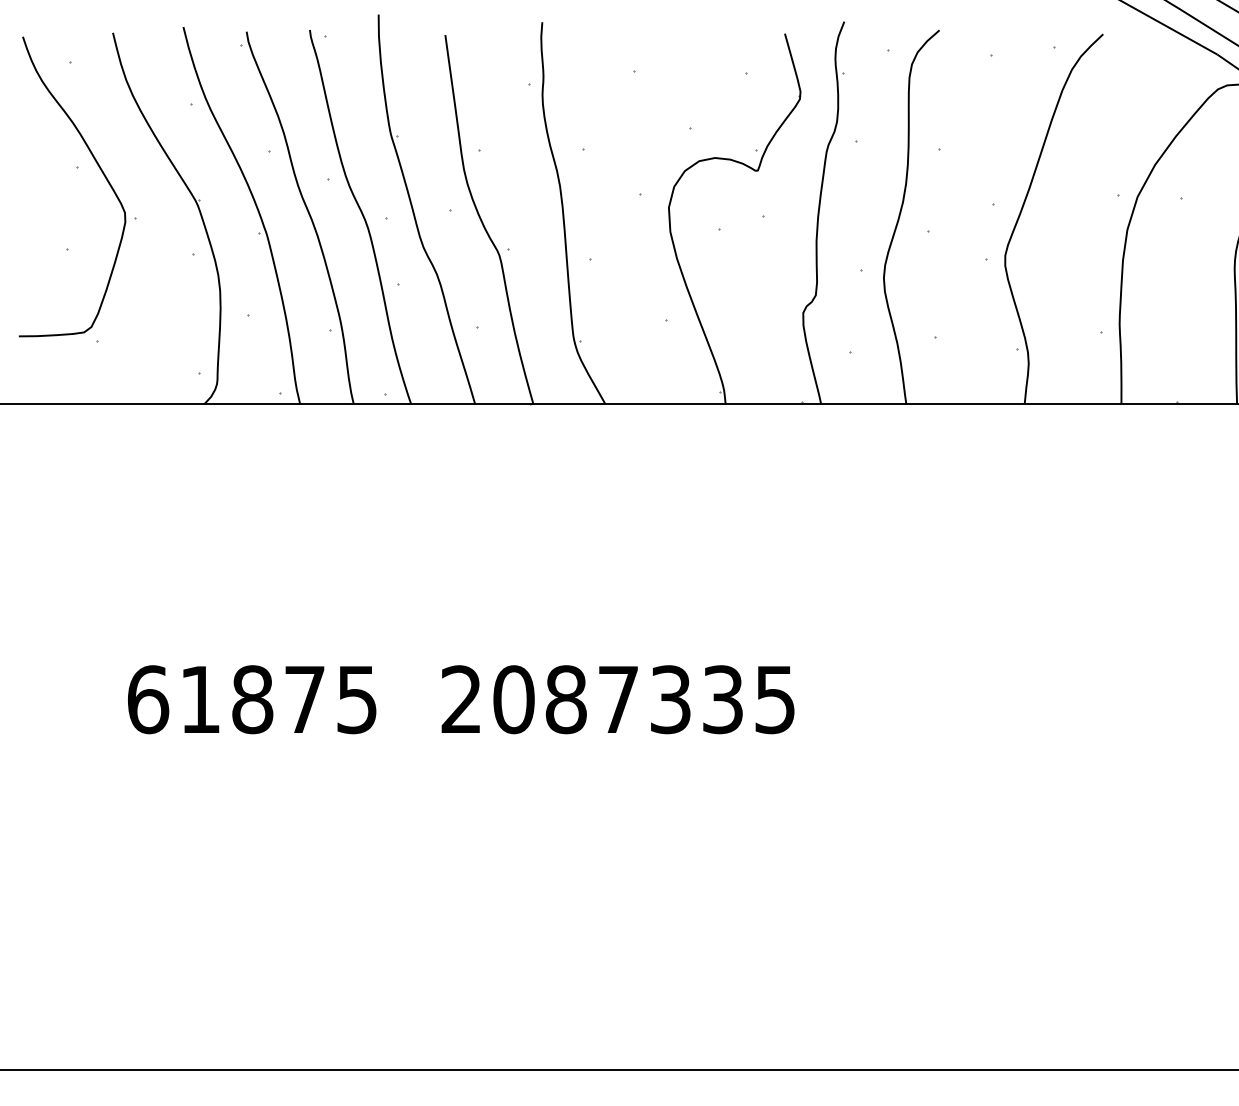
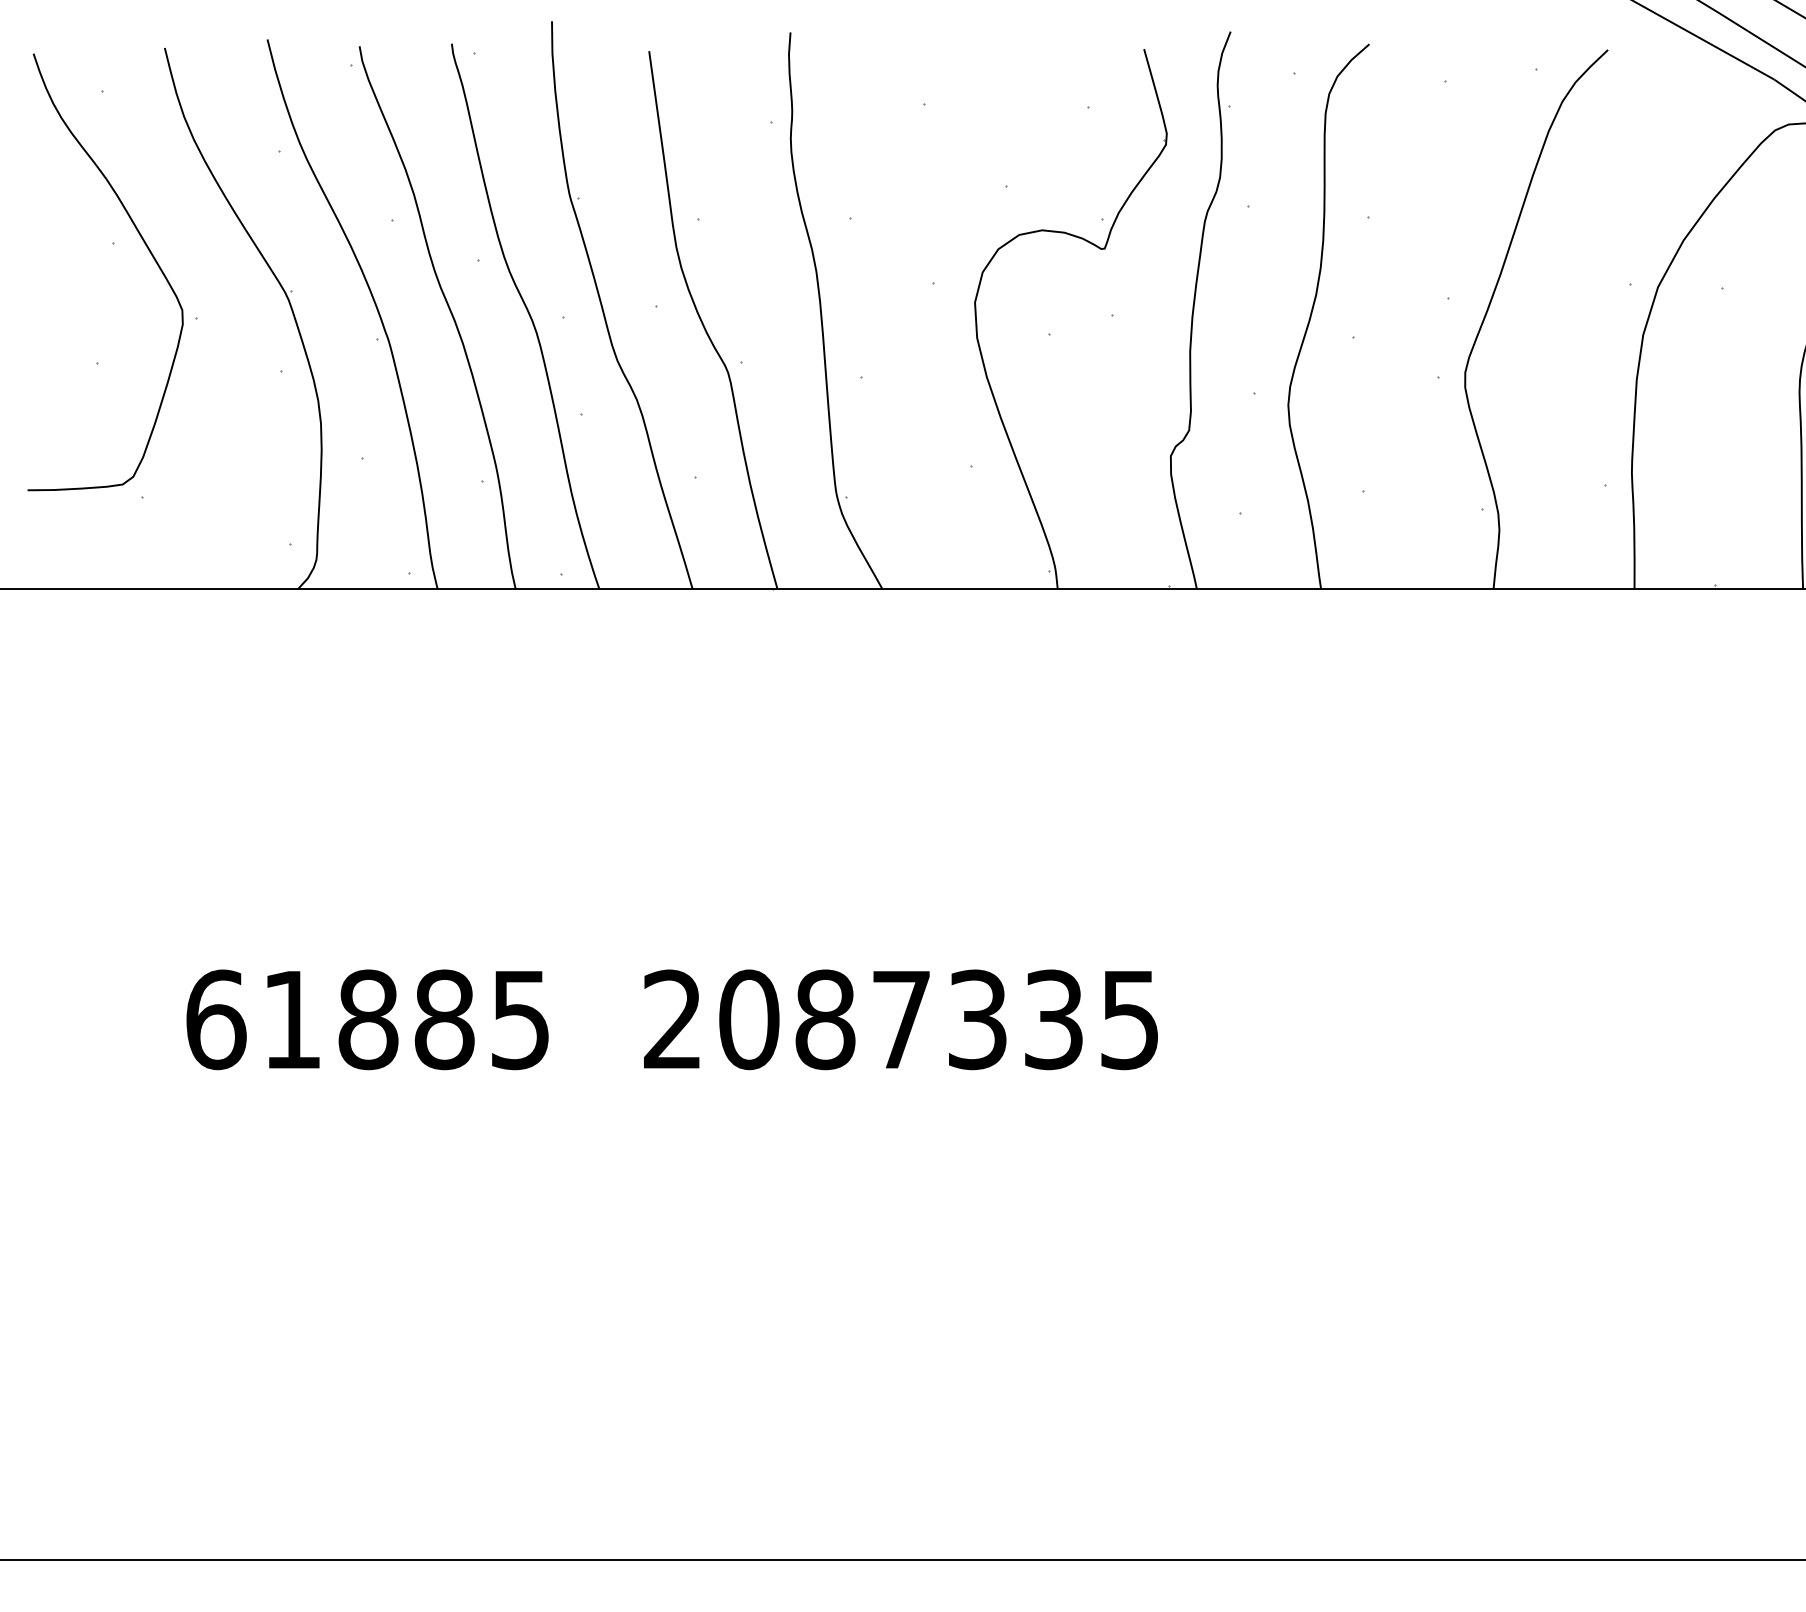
text: (304, 699) -> (443, 1019), 61875 -> 61885

